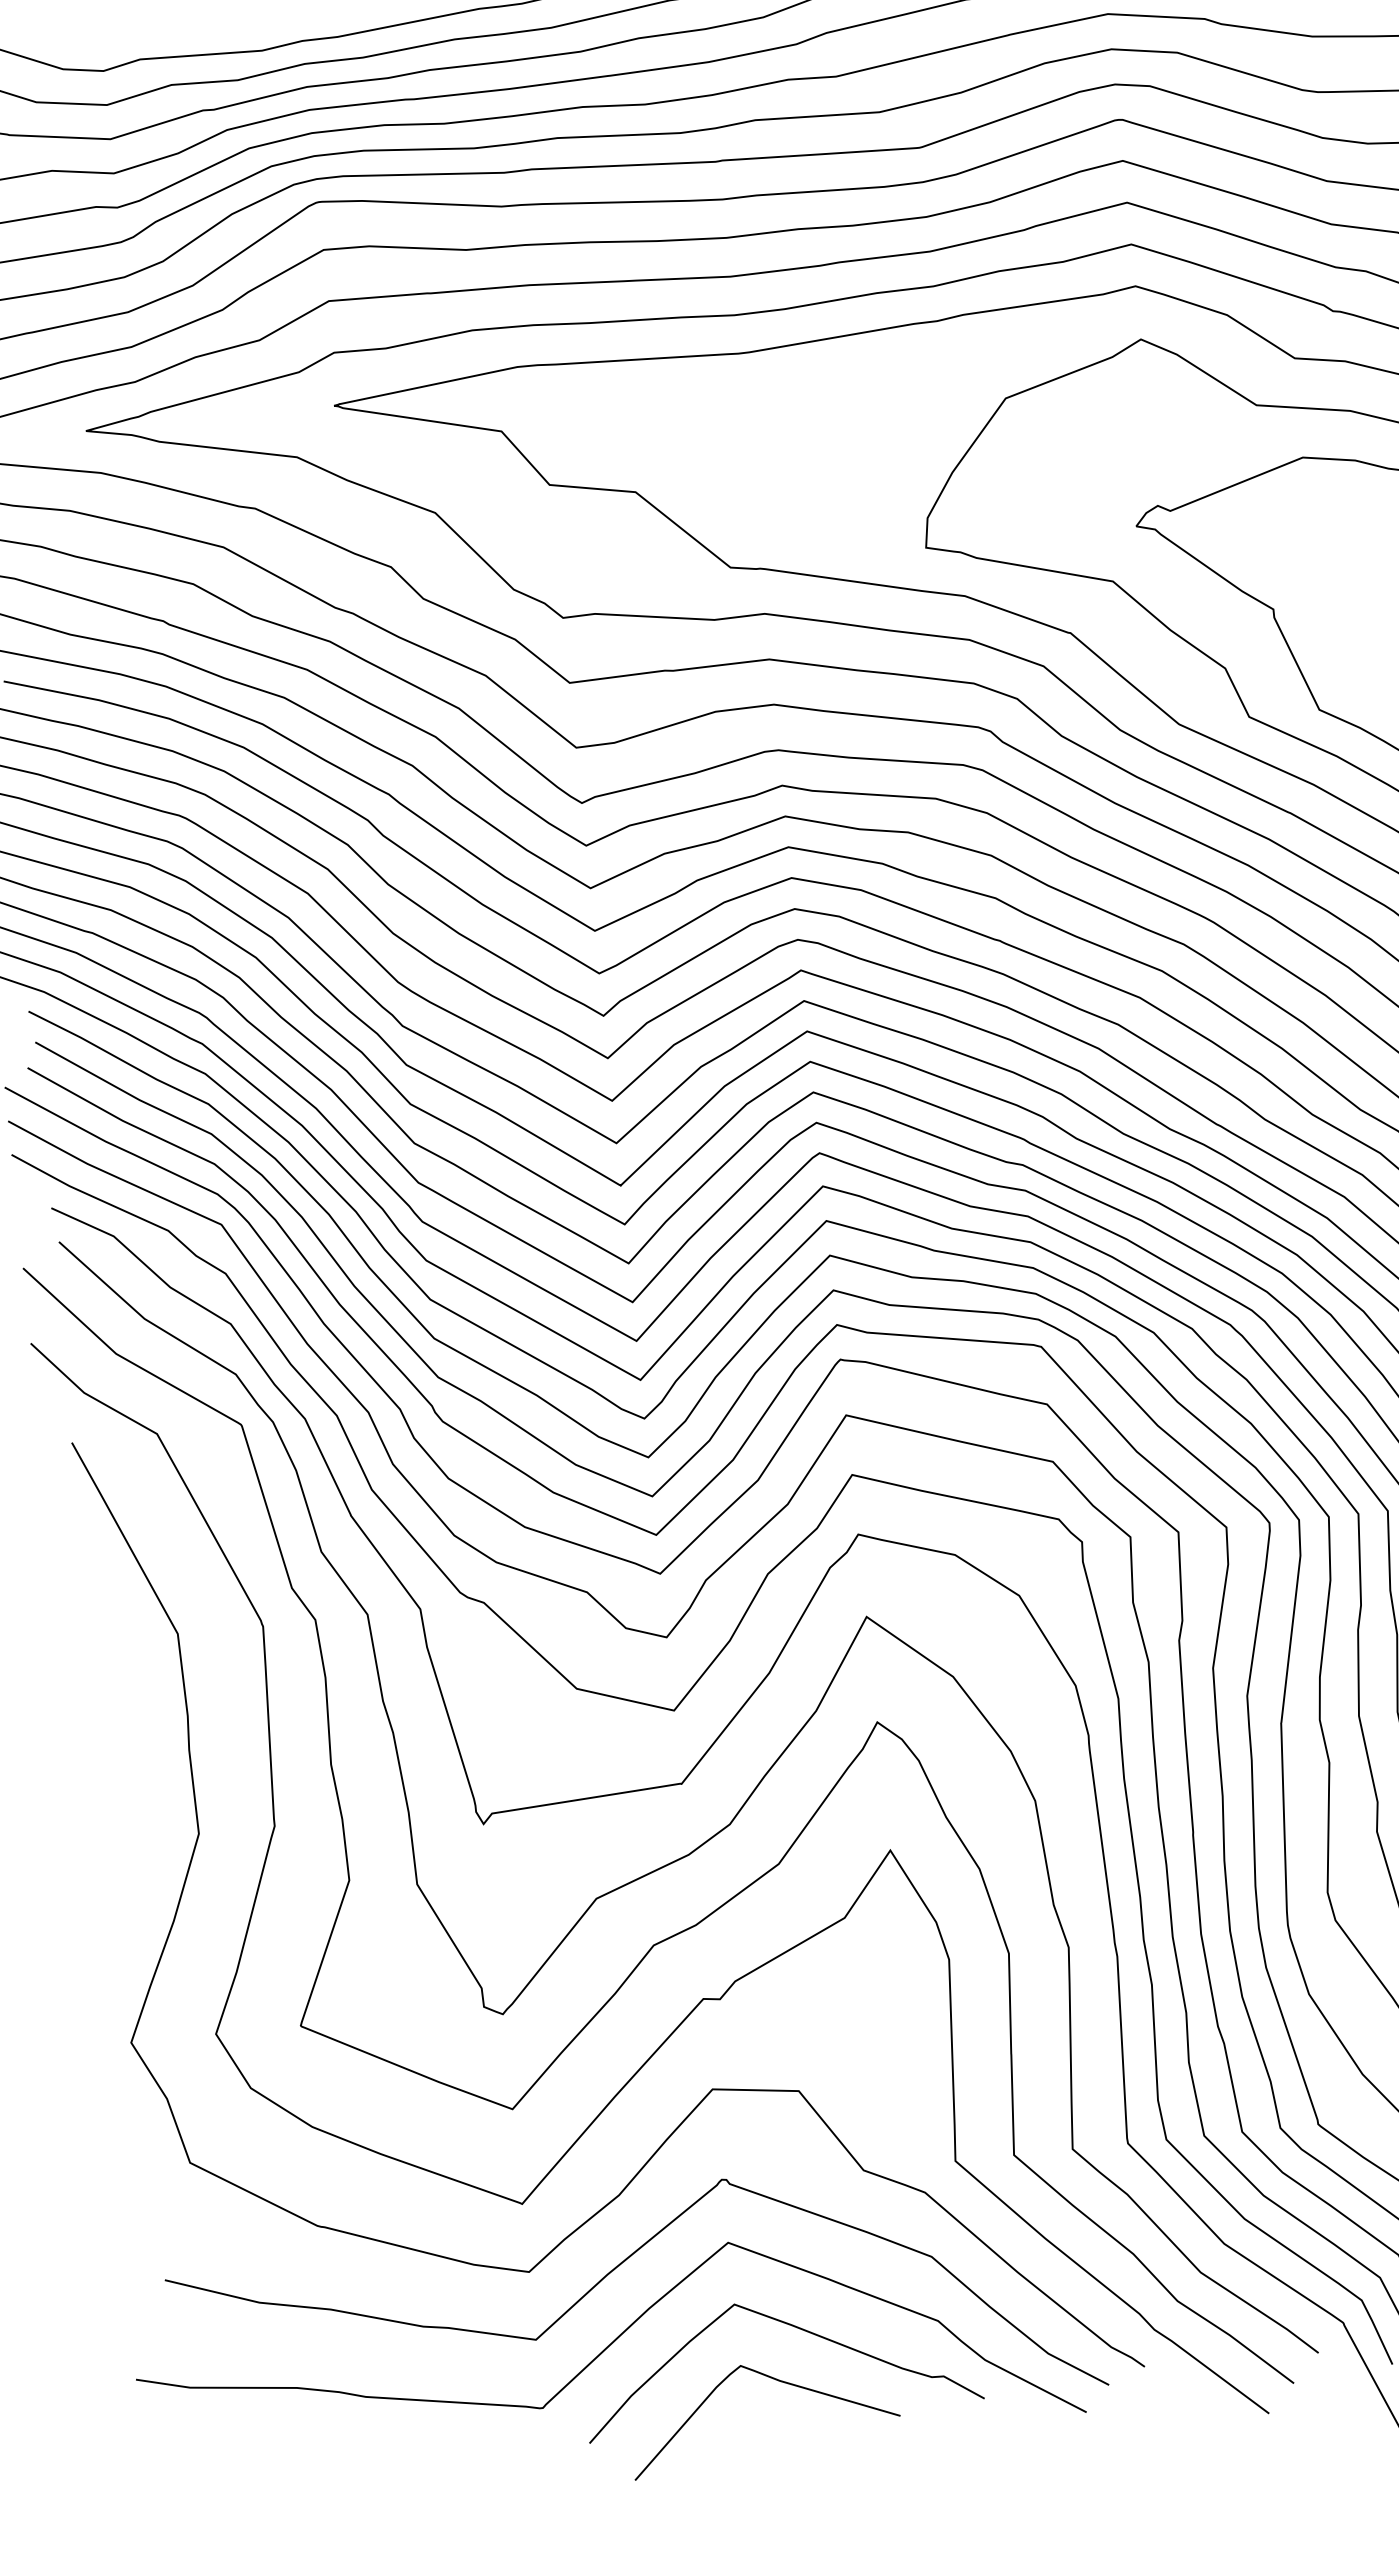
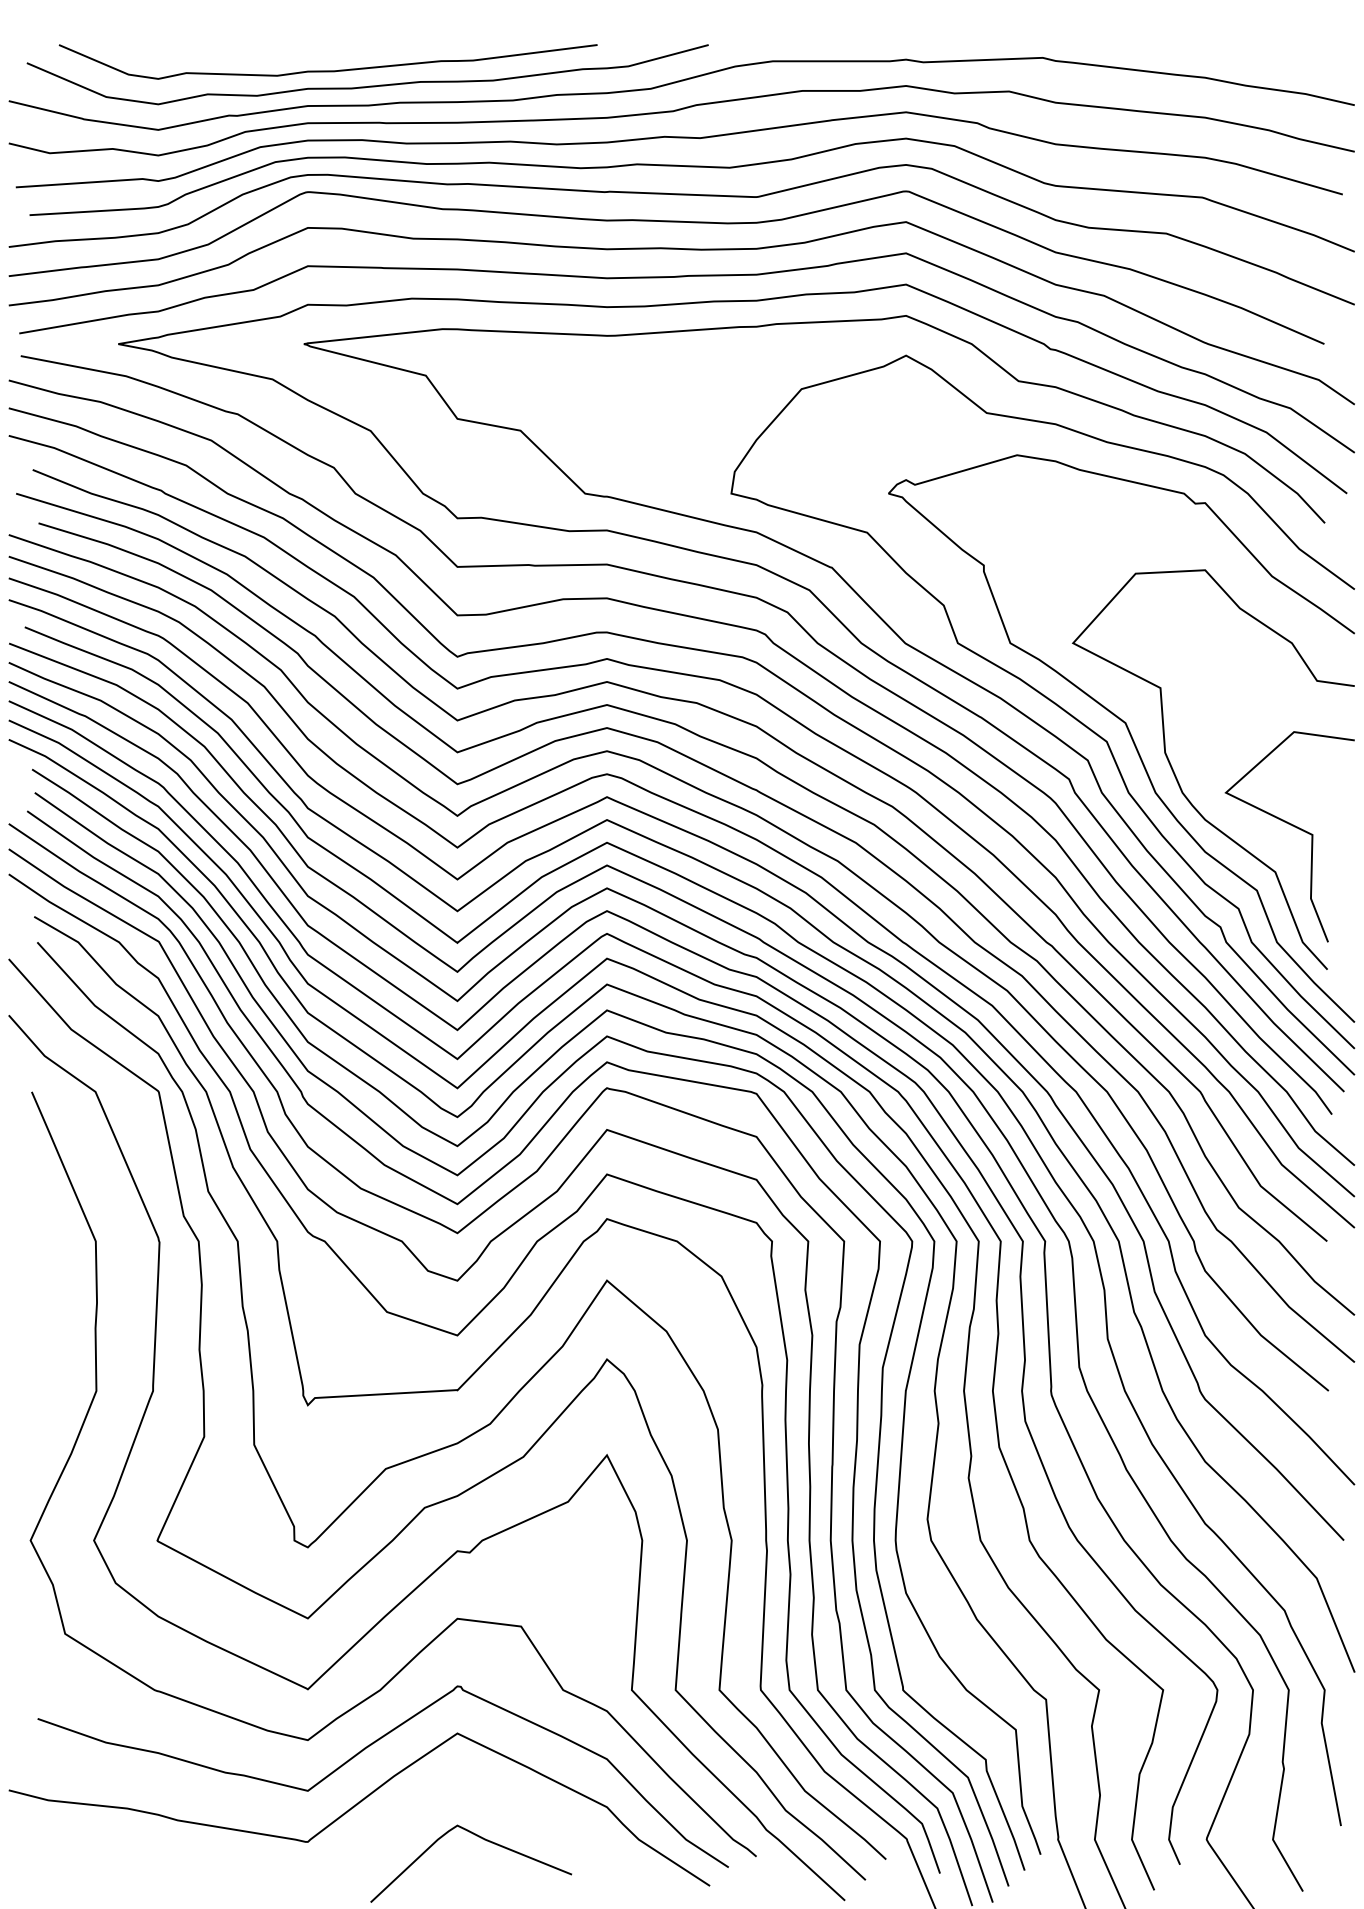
curve: (794, 2327) -> (500, 1801), removed

